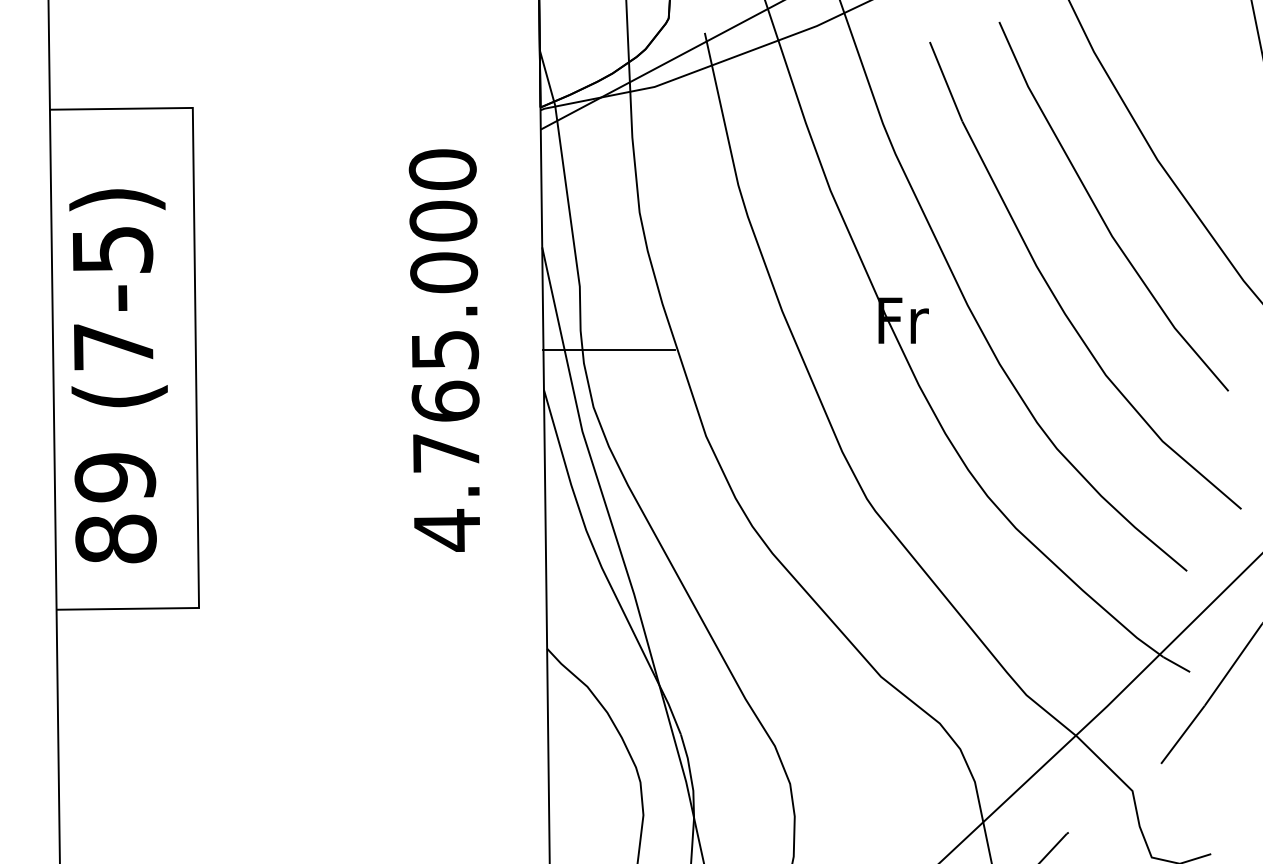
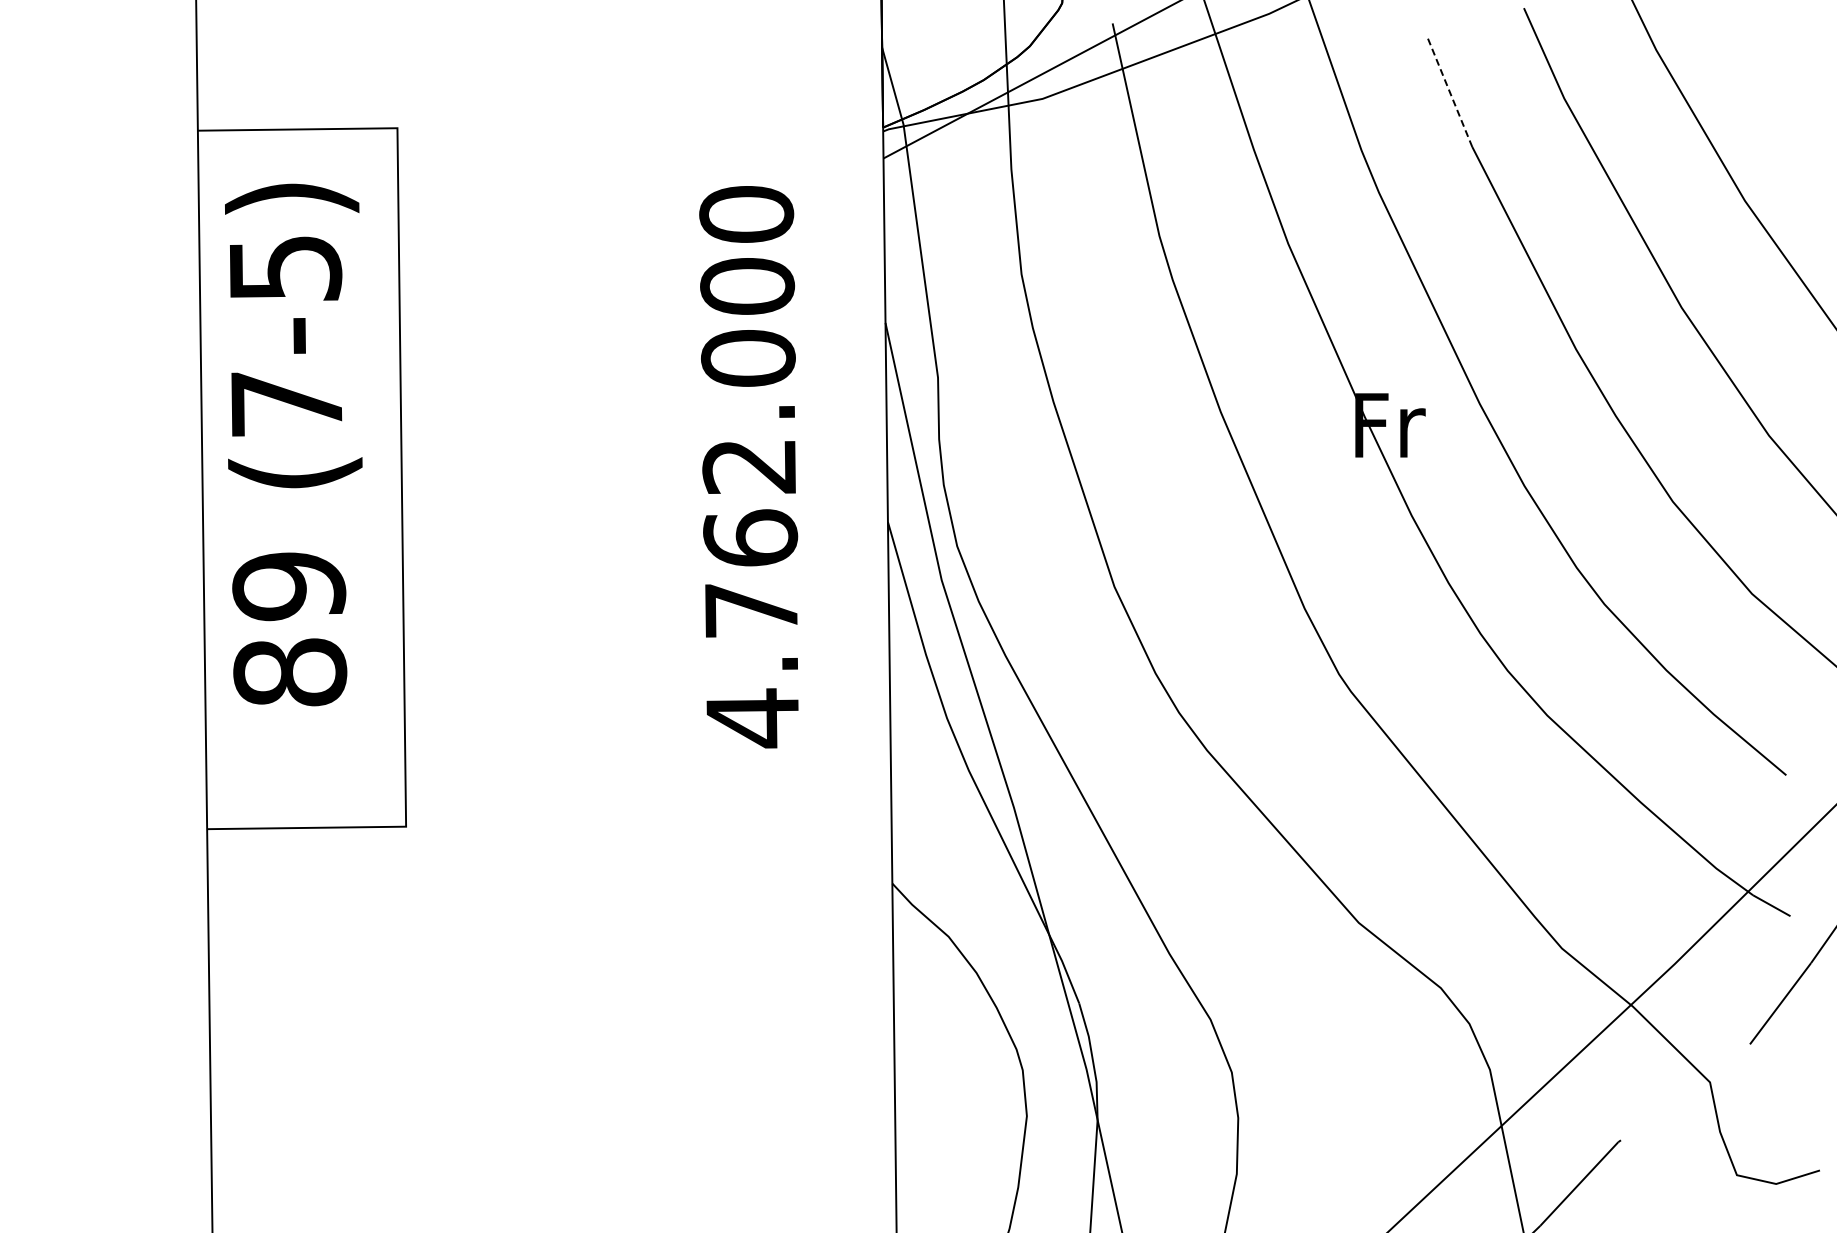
line: (945, 81) -> (1449, 91), solid -> dashed
line: (608, 349) -> (978, 465), removed
text: (444, 350) -> (749, 466), 4.765.000 -> 4.762.000
text: (118, 375) -> (293, 444), moved

